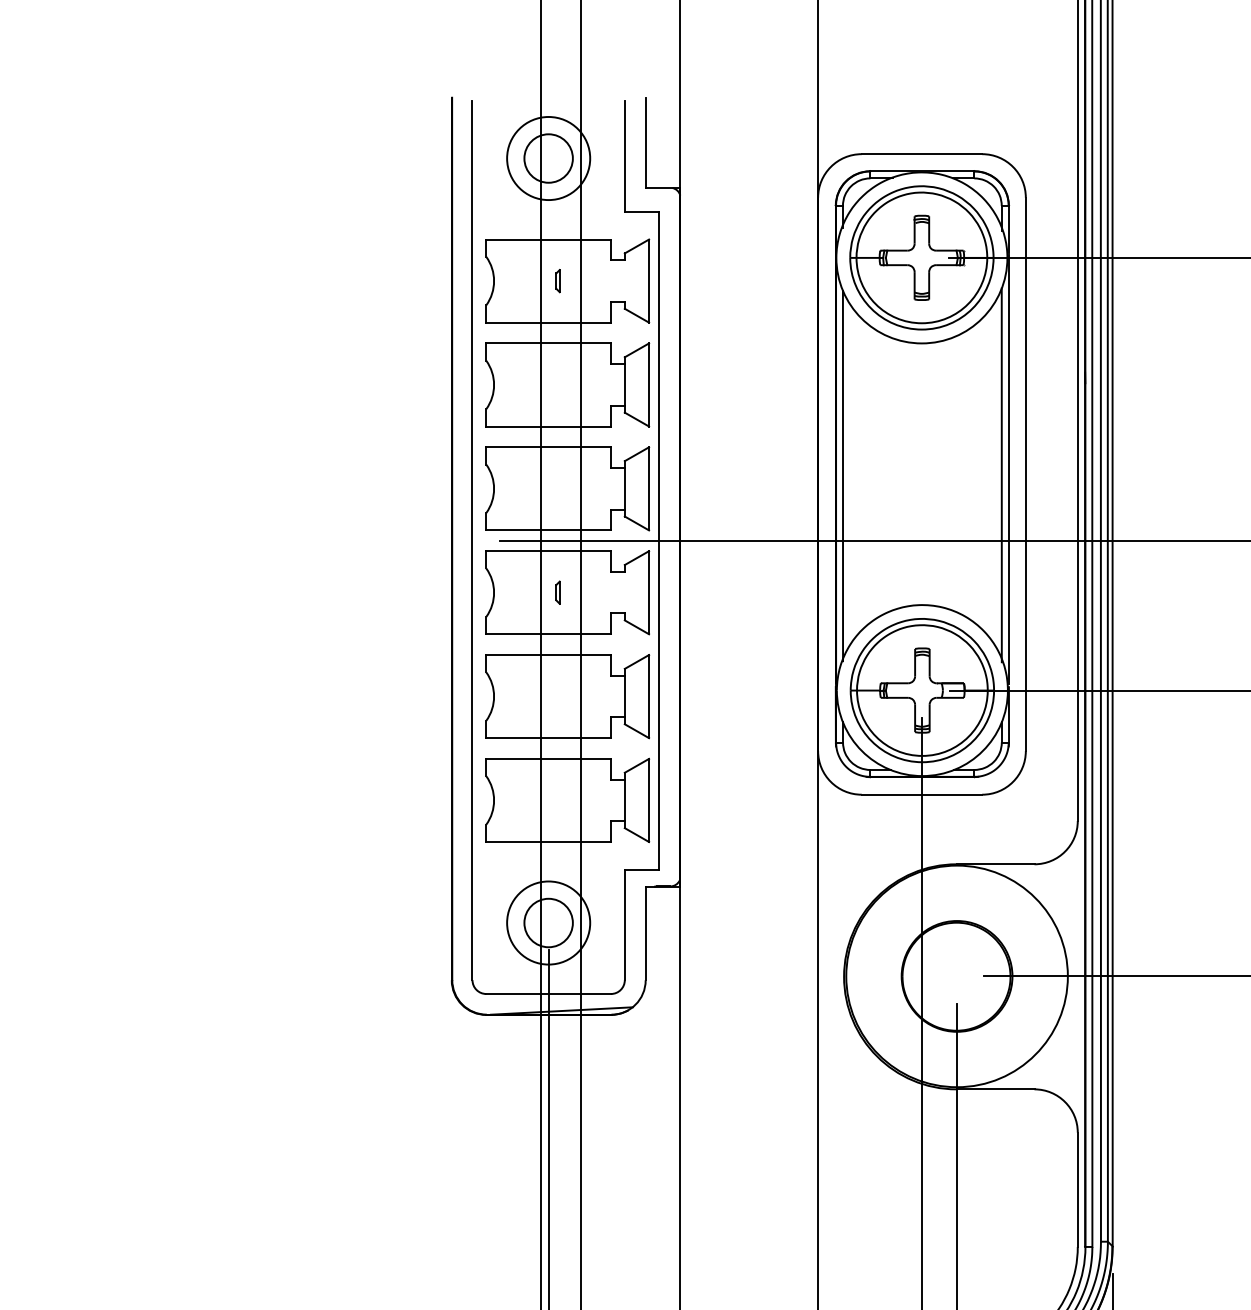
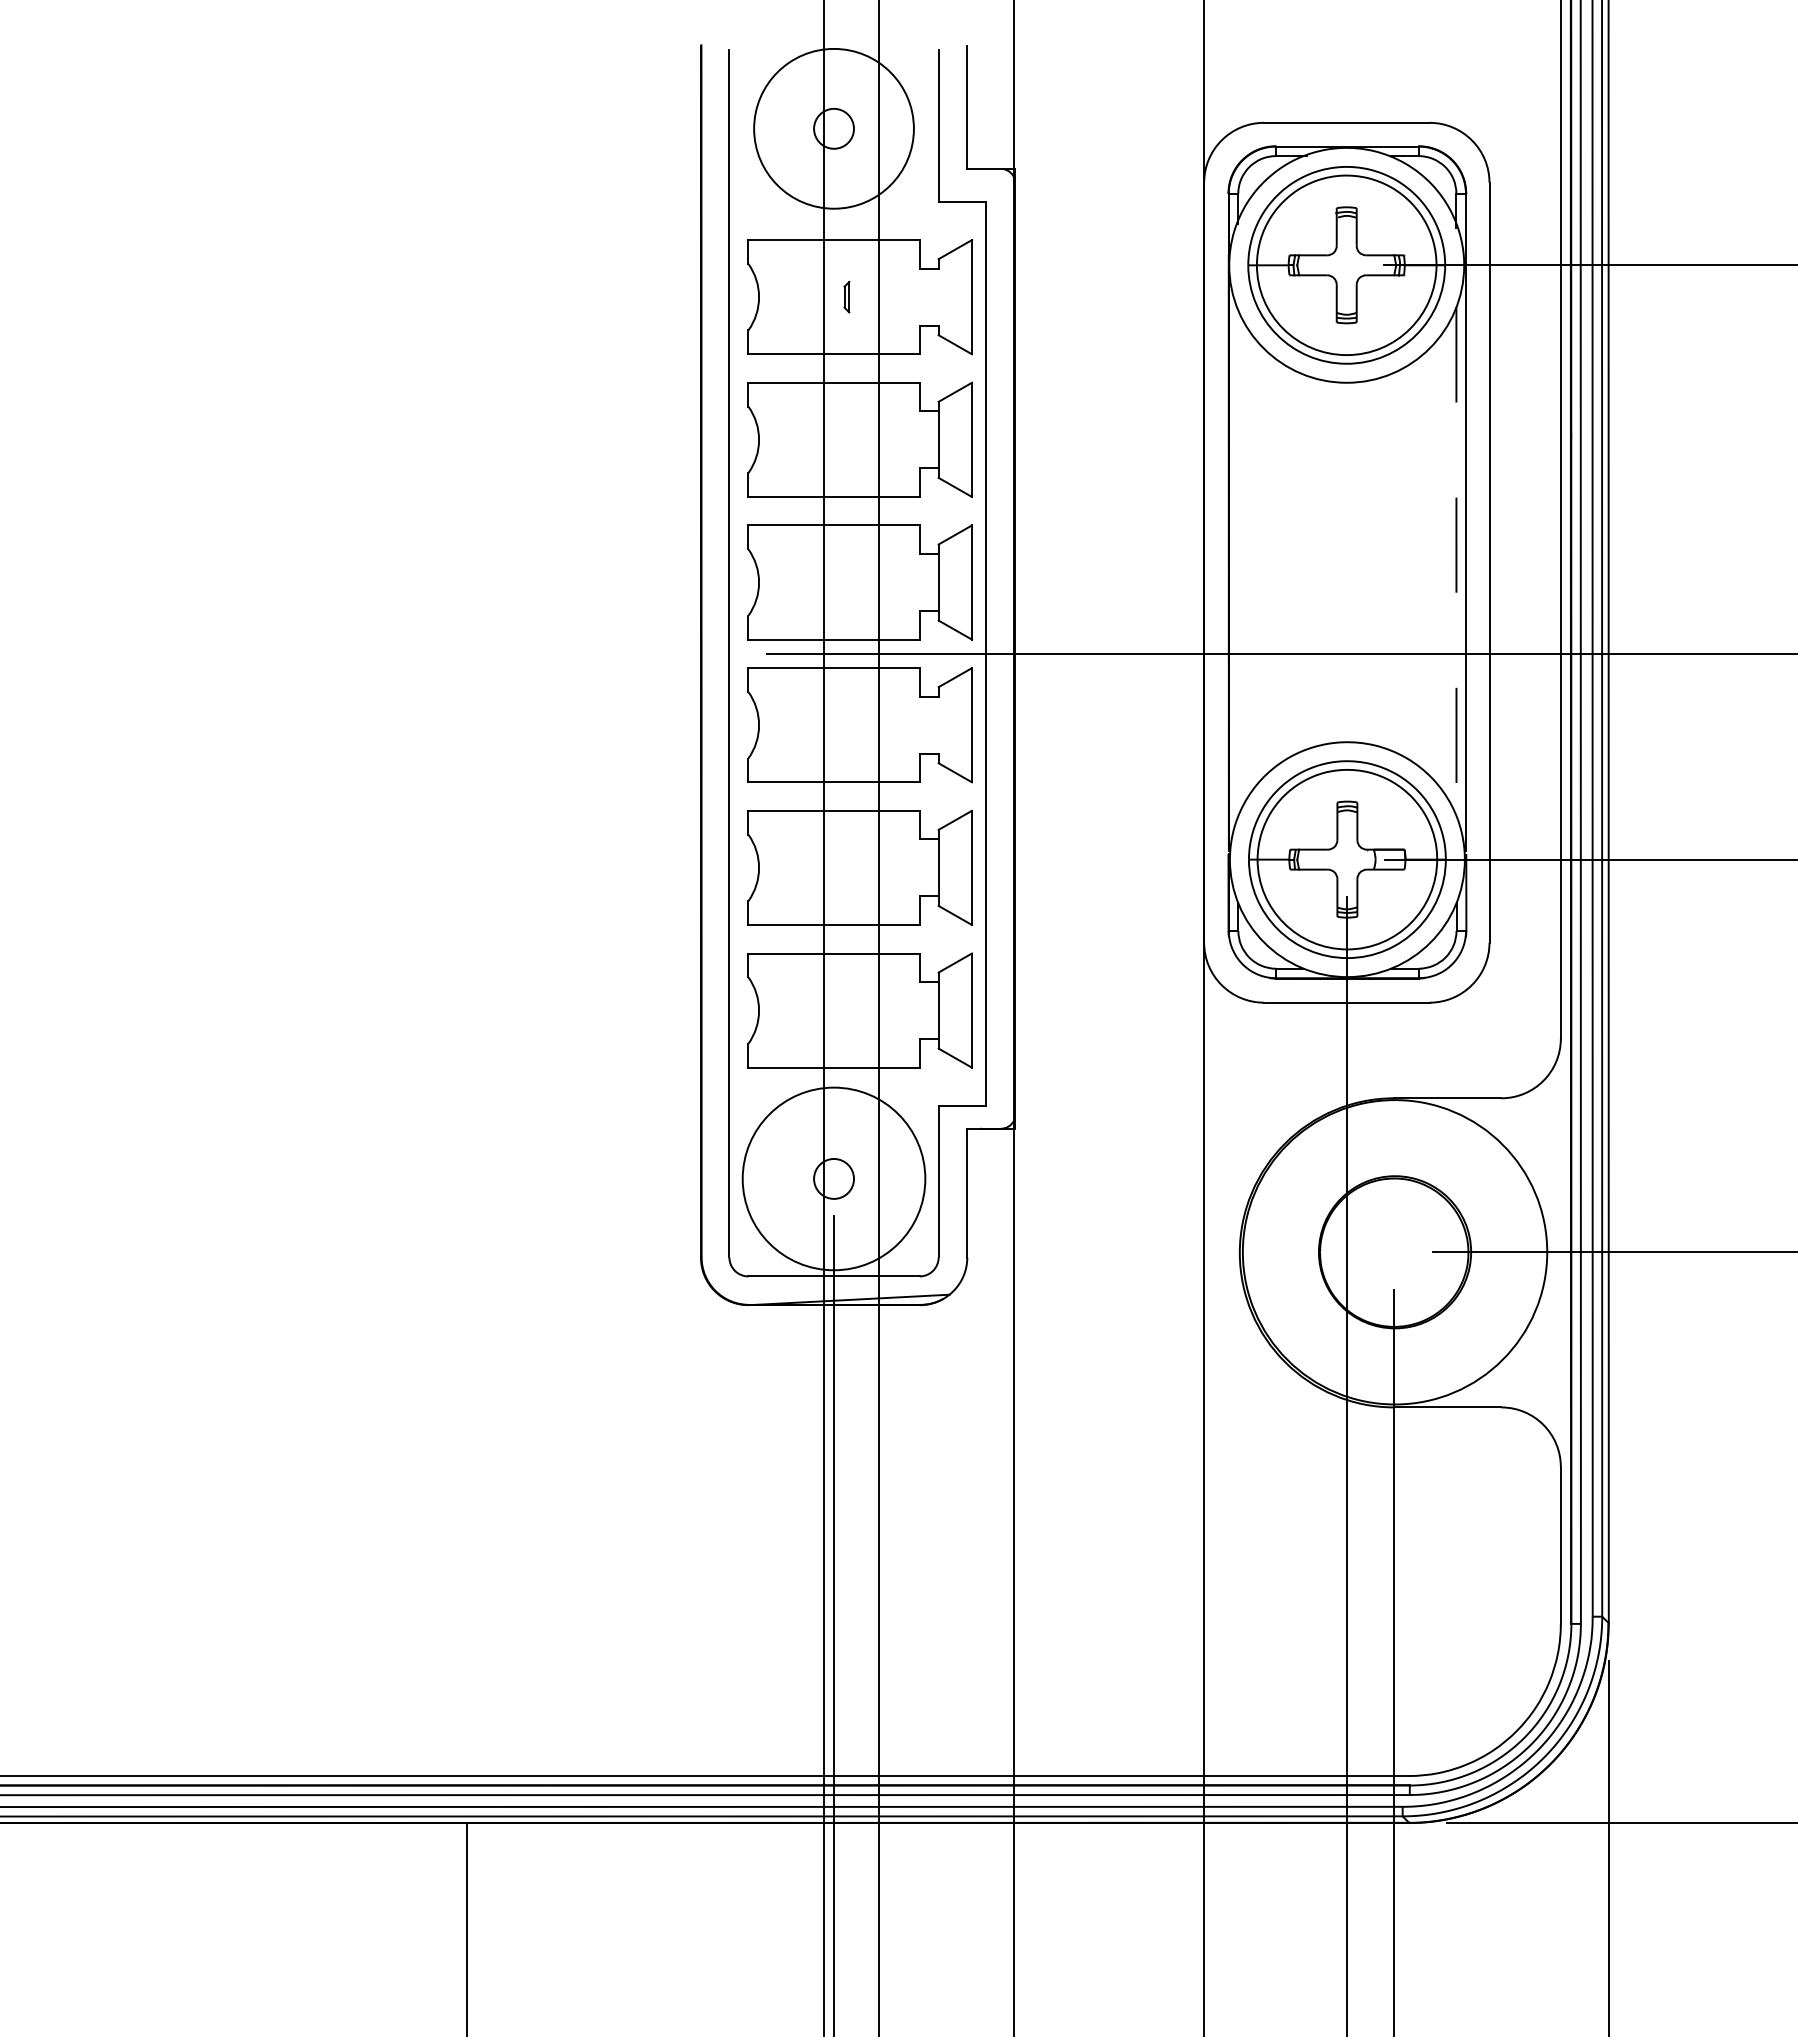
circle: (548, 158) -> (833, 128), size x0.6
circle: (548, 158) -> (833, 128), size x1.4
line: (843, 475) -> (1238, 564), removed
line: (1001, 475) -> (1456, 564), solid -> dashed
part: (557, 592) -> (846, 725), removed
circle: (548, 922) -> (833, 1178), size x0.6
circle: (548, 922) -> (833, 1178), size x1.6

